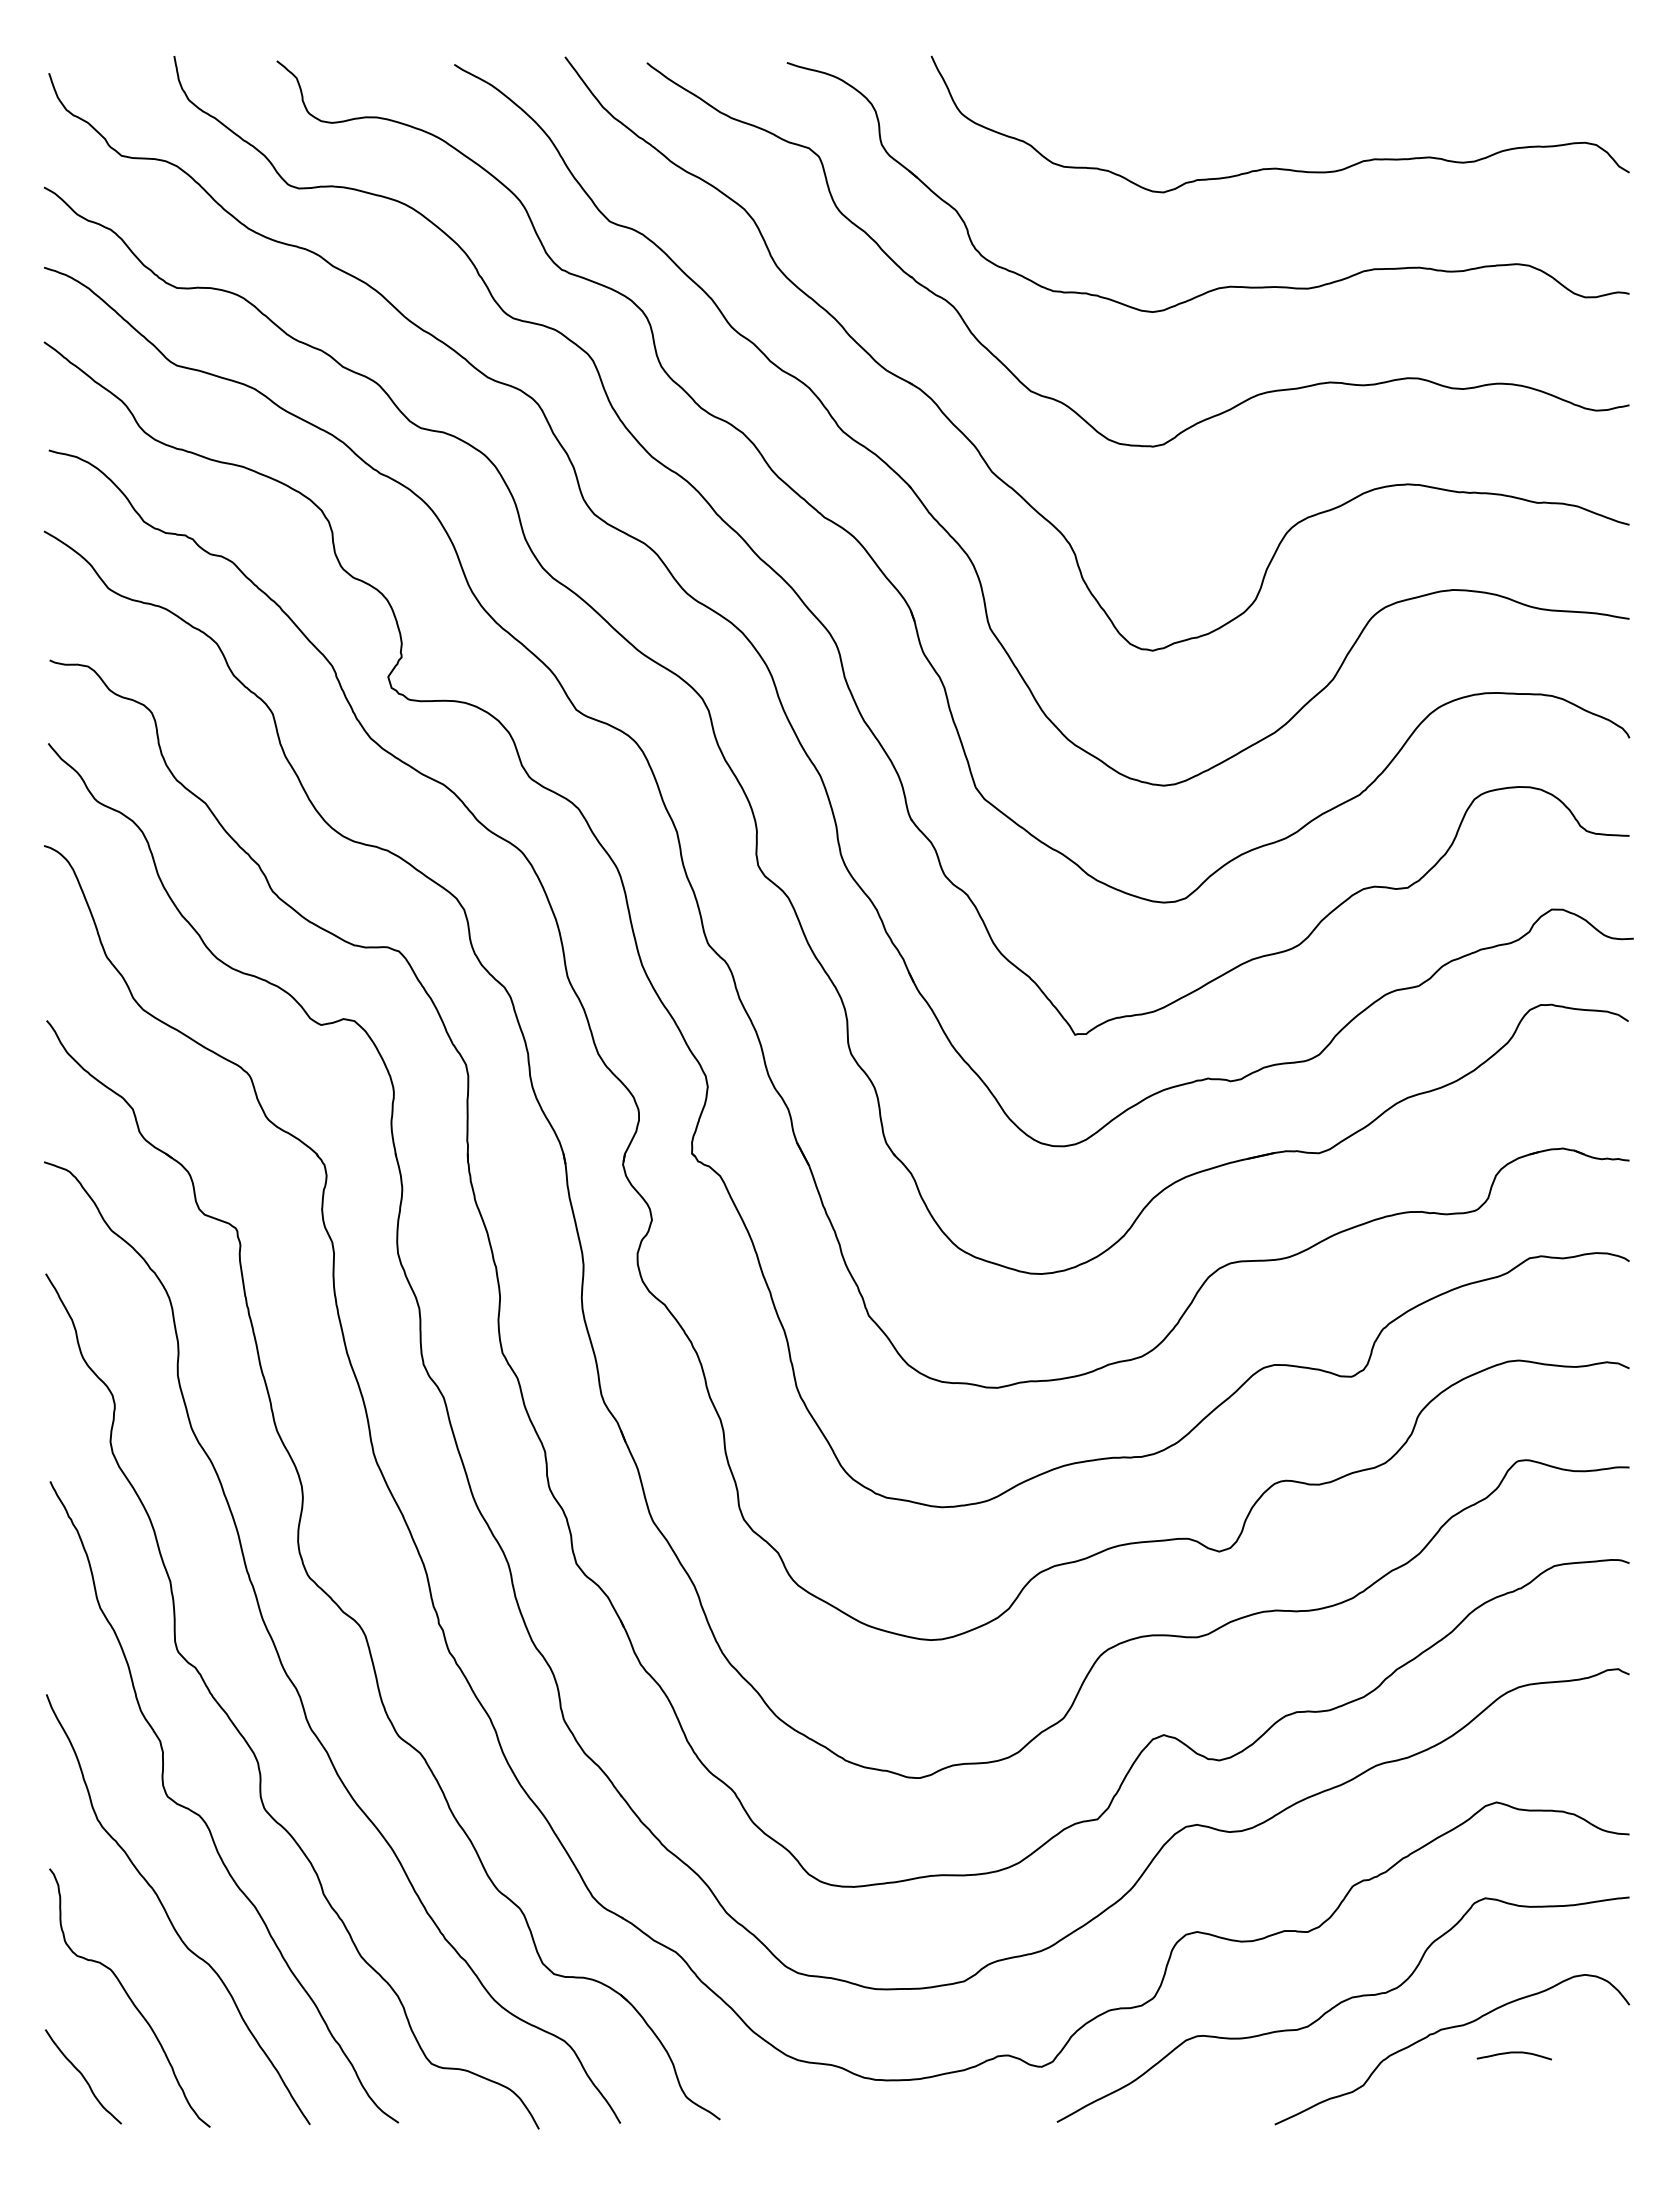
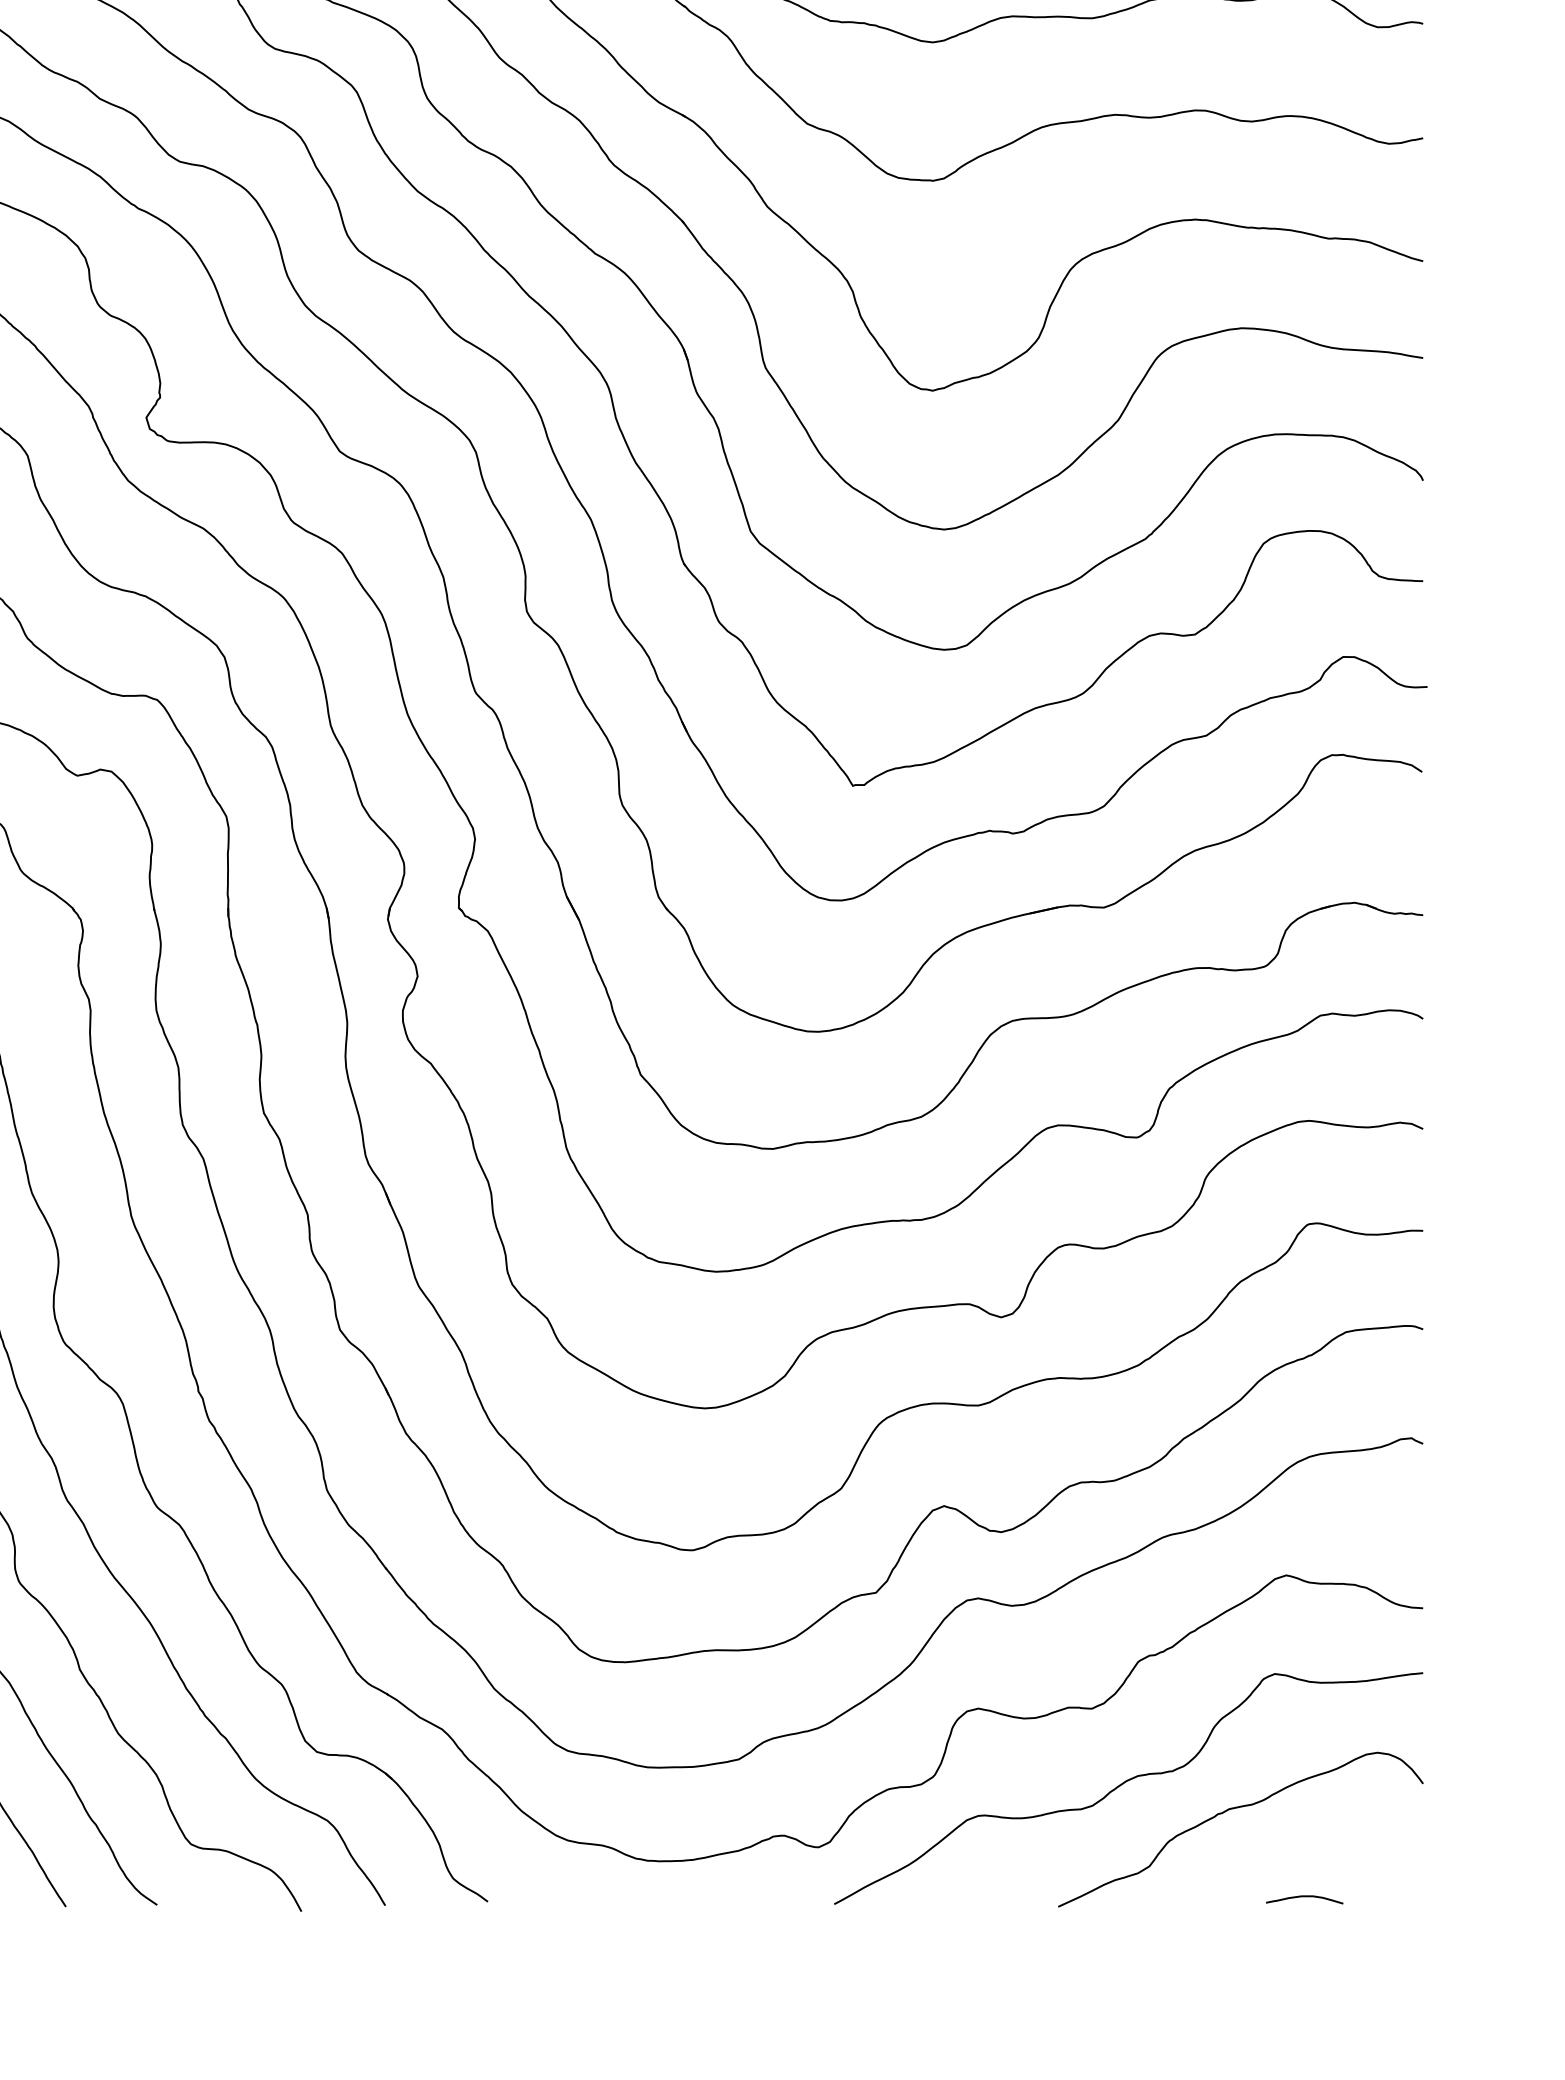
curve: (1513, 2053) -> (1303, 1897), moved

